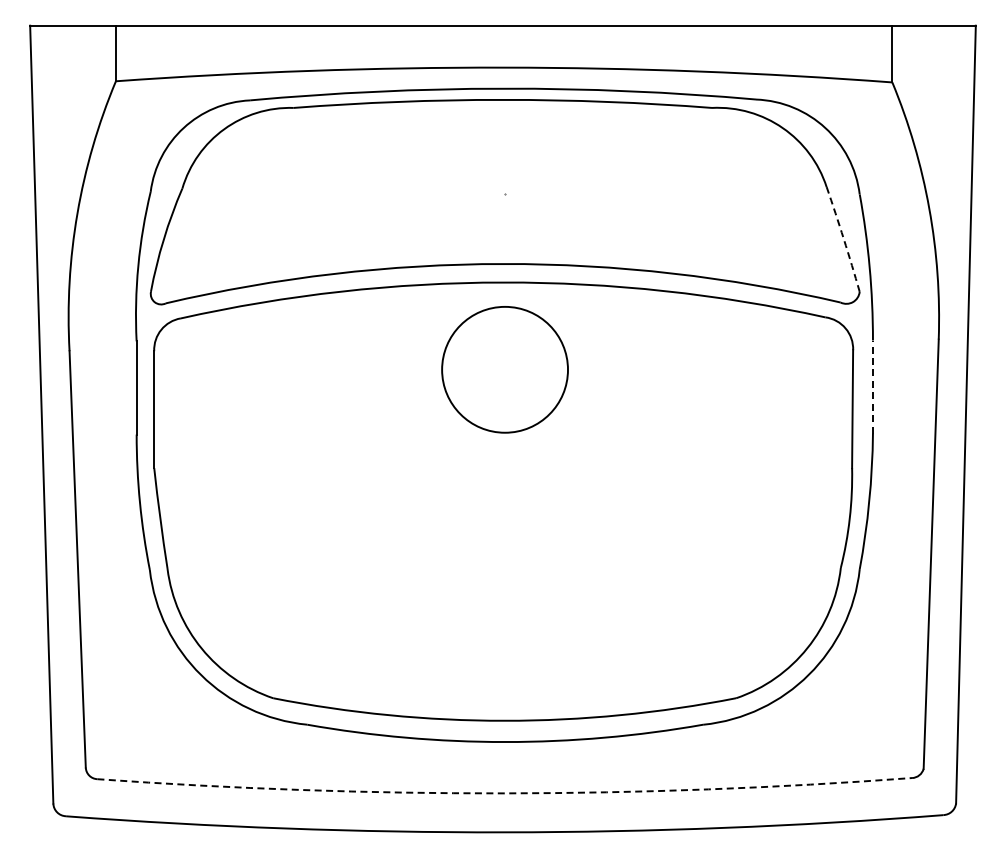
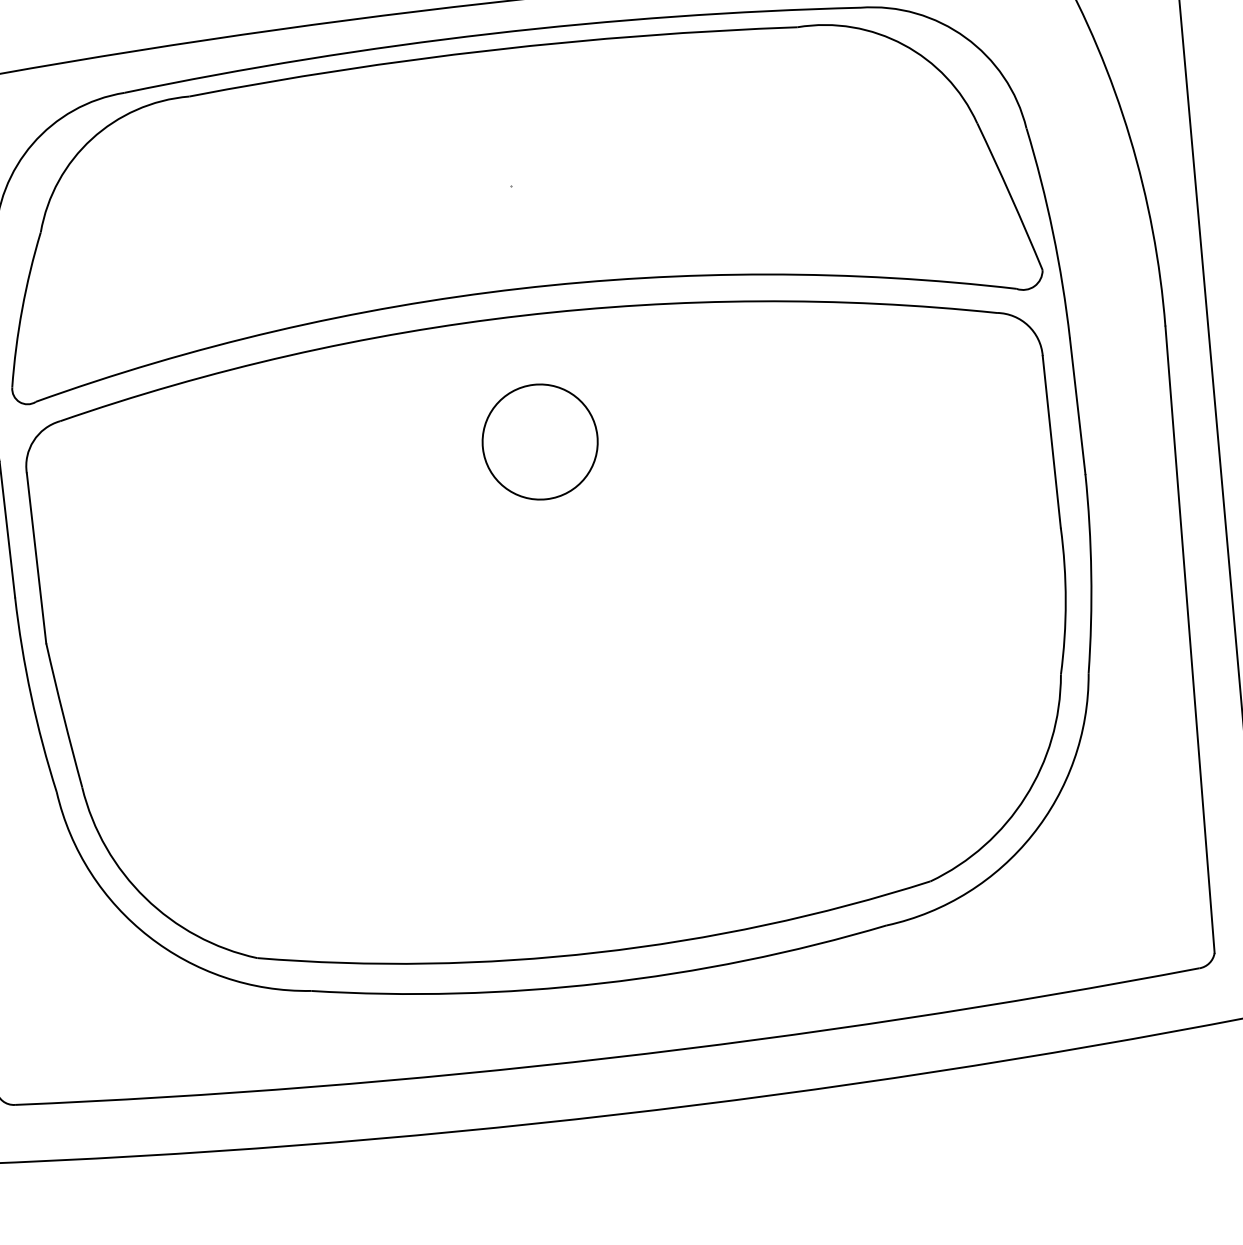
arc: (843, 239) -> (1010, 196), dashed -> solid
circle: (505, 369) -> (540, 441), size x0.62
line: (872, 387) -> (1077, 407), dashed -> solid
arc: (504, 793) -> (609, 1058), dashed -> solid

